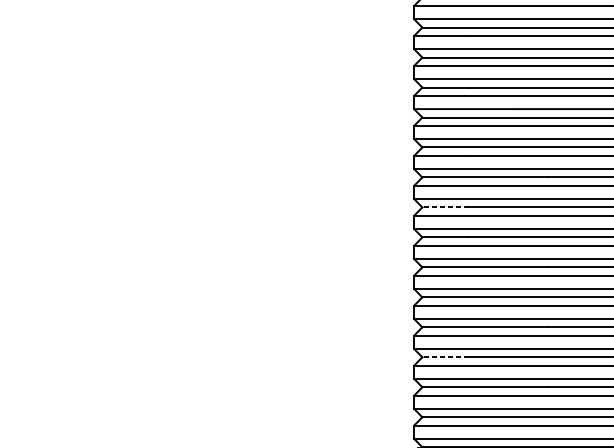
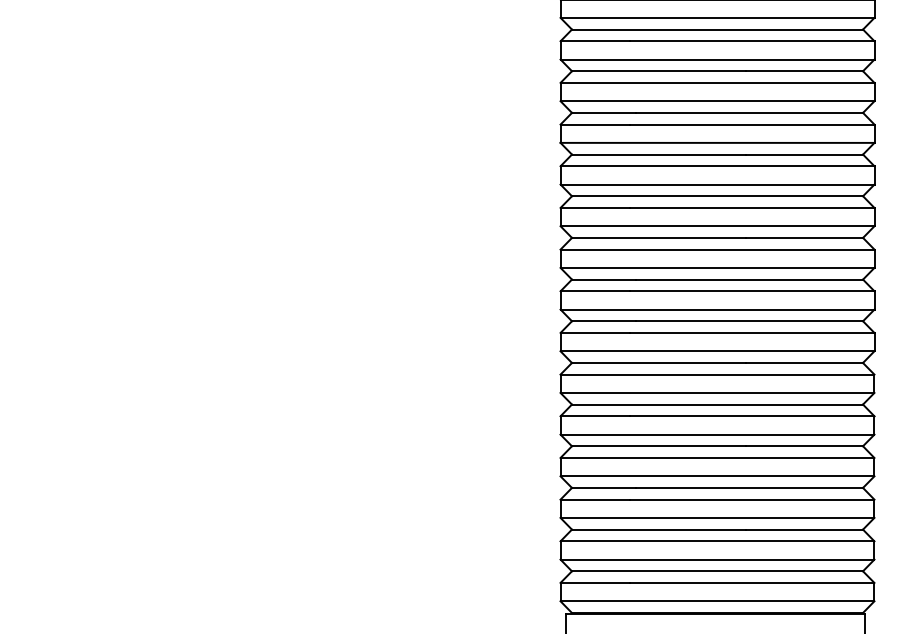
line: (445, 207) -> (603, 279), dashed -> solid
line: (445, 356) -> (603, 487), dashed -> solid

